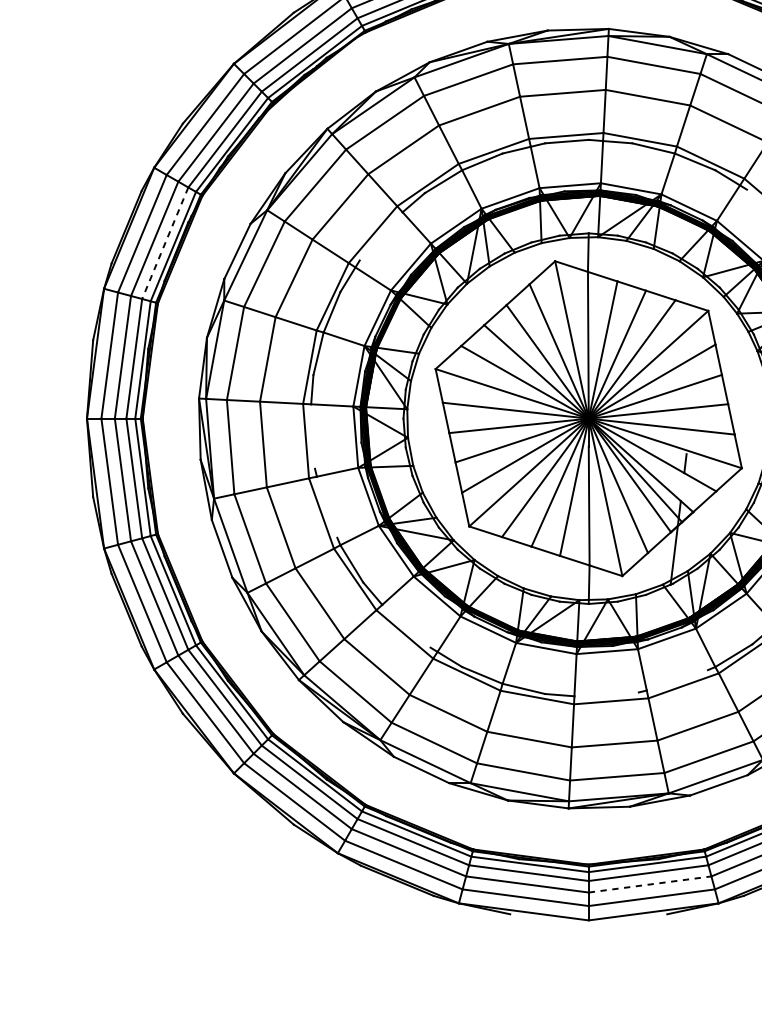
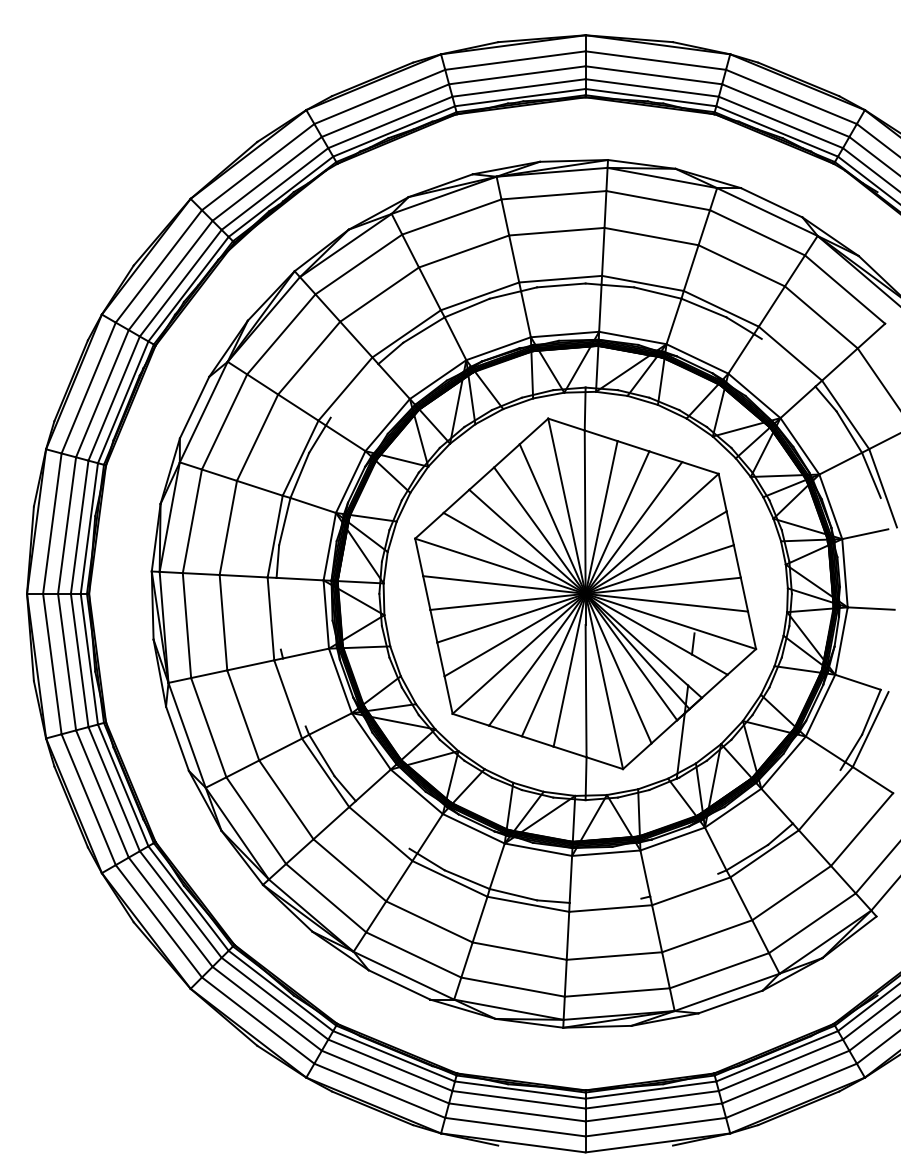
line: (164, 244) -> (113, 399), dashed -> solid
line: (649, 884) -> (653, 1112), dashed -> solid

